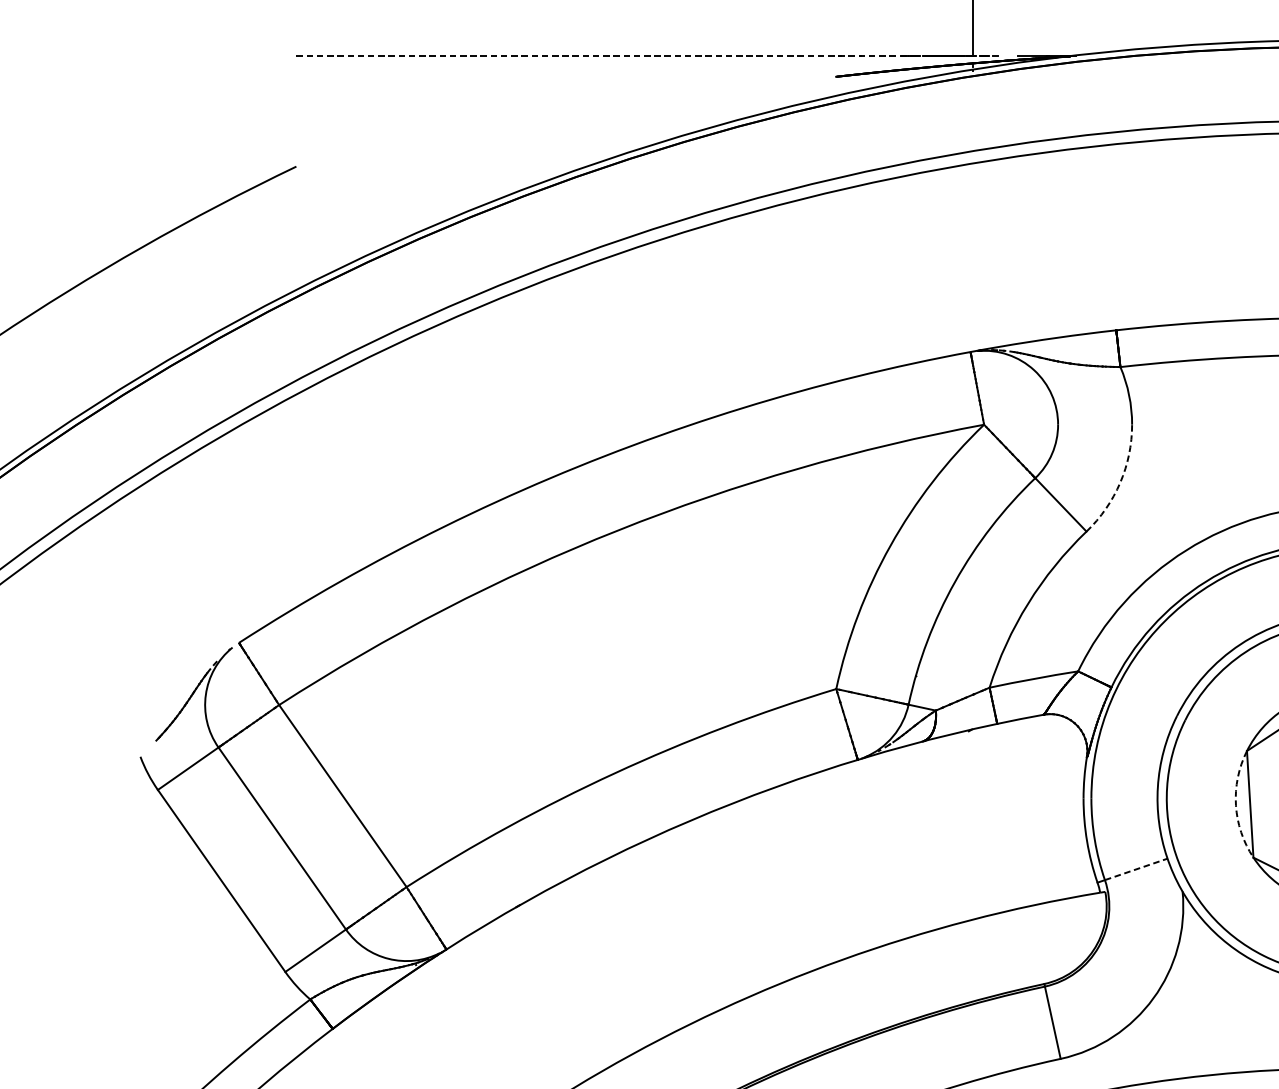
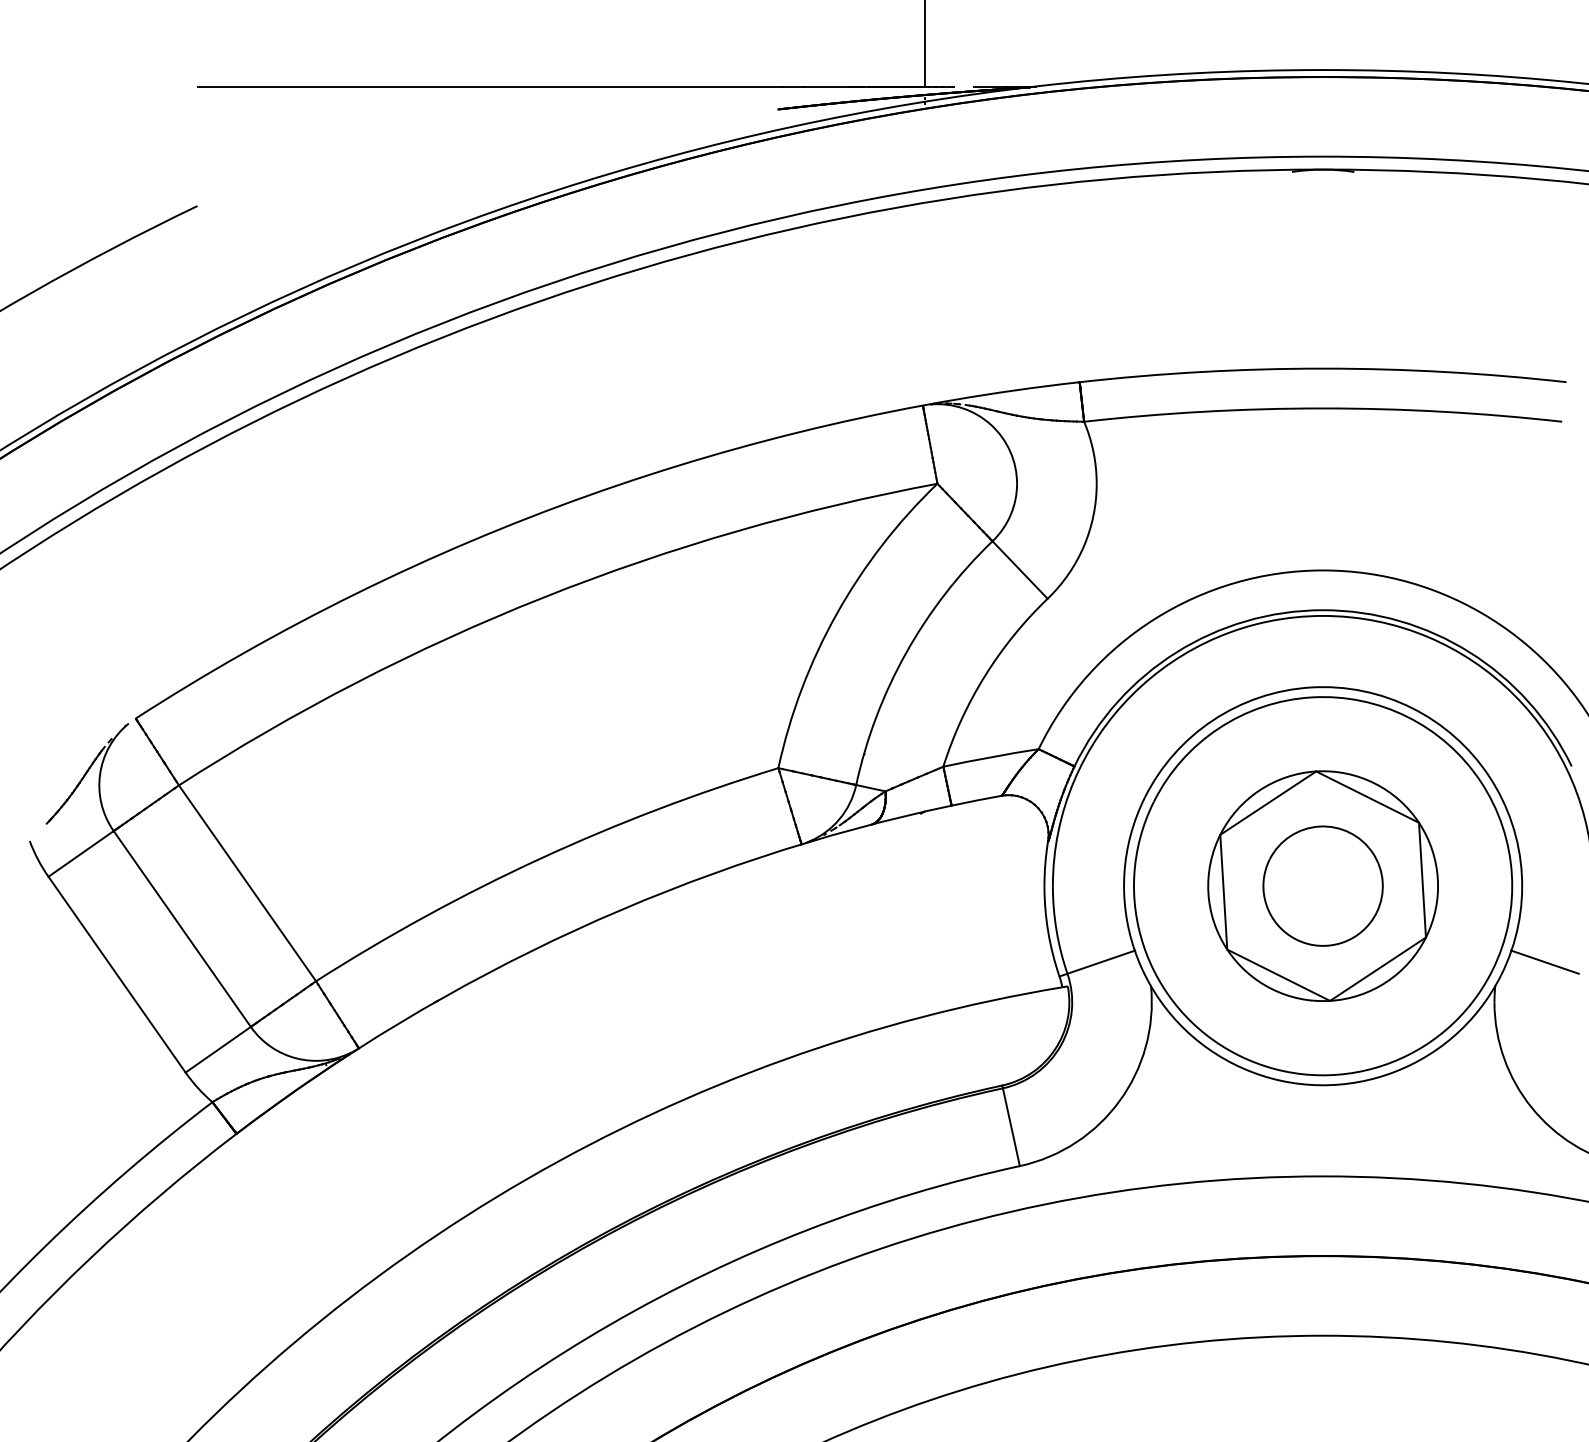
line: (606, 55) -> (531, 86), dashed -> solid
arc: (1119, 483) -> (1083, 546), dashed -> solid
arc: (1236, 805) -> (1208, 893), dashed -> solid
line: (1136, 869) -> (1101, 962), dashed -> solid

